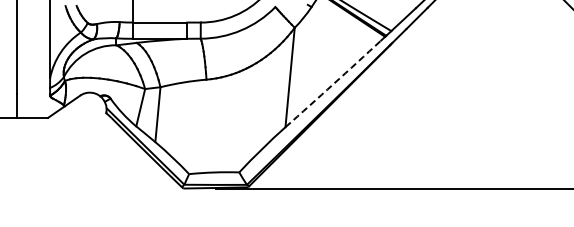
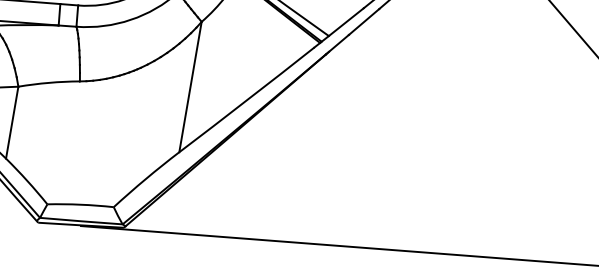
arc: (333, 84) -> (247, 100), dashed -> solid

